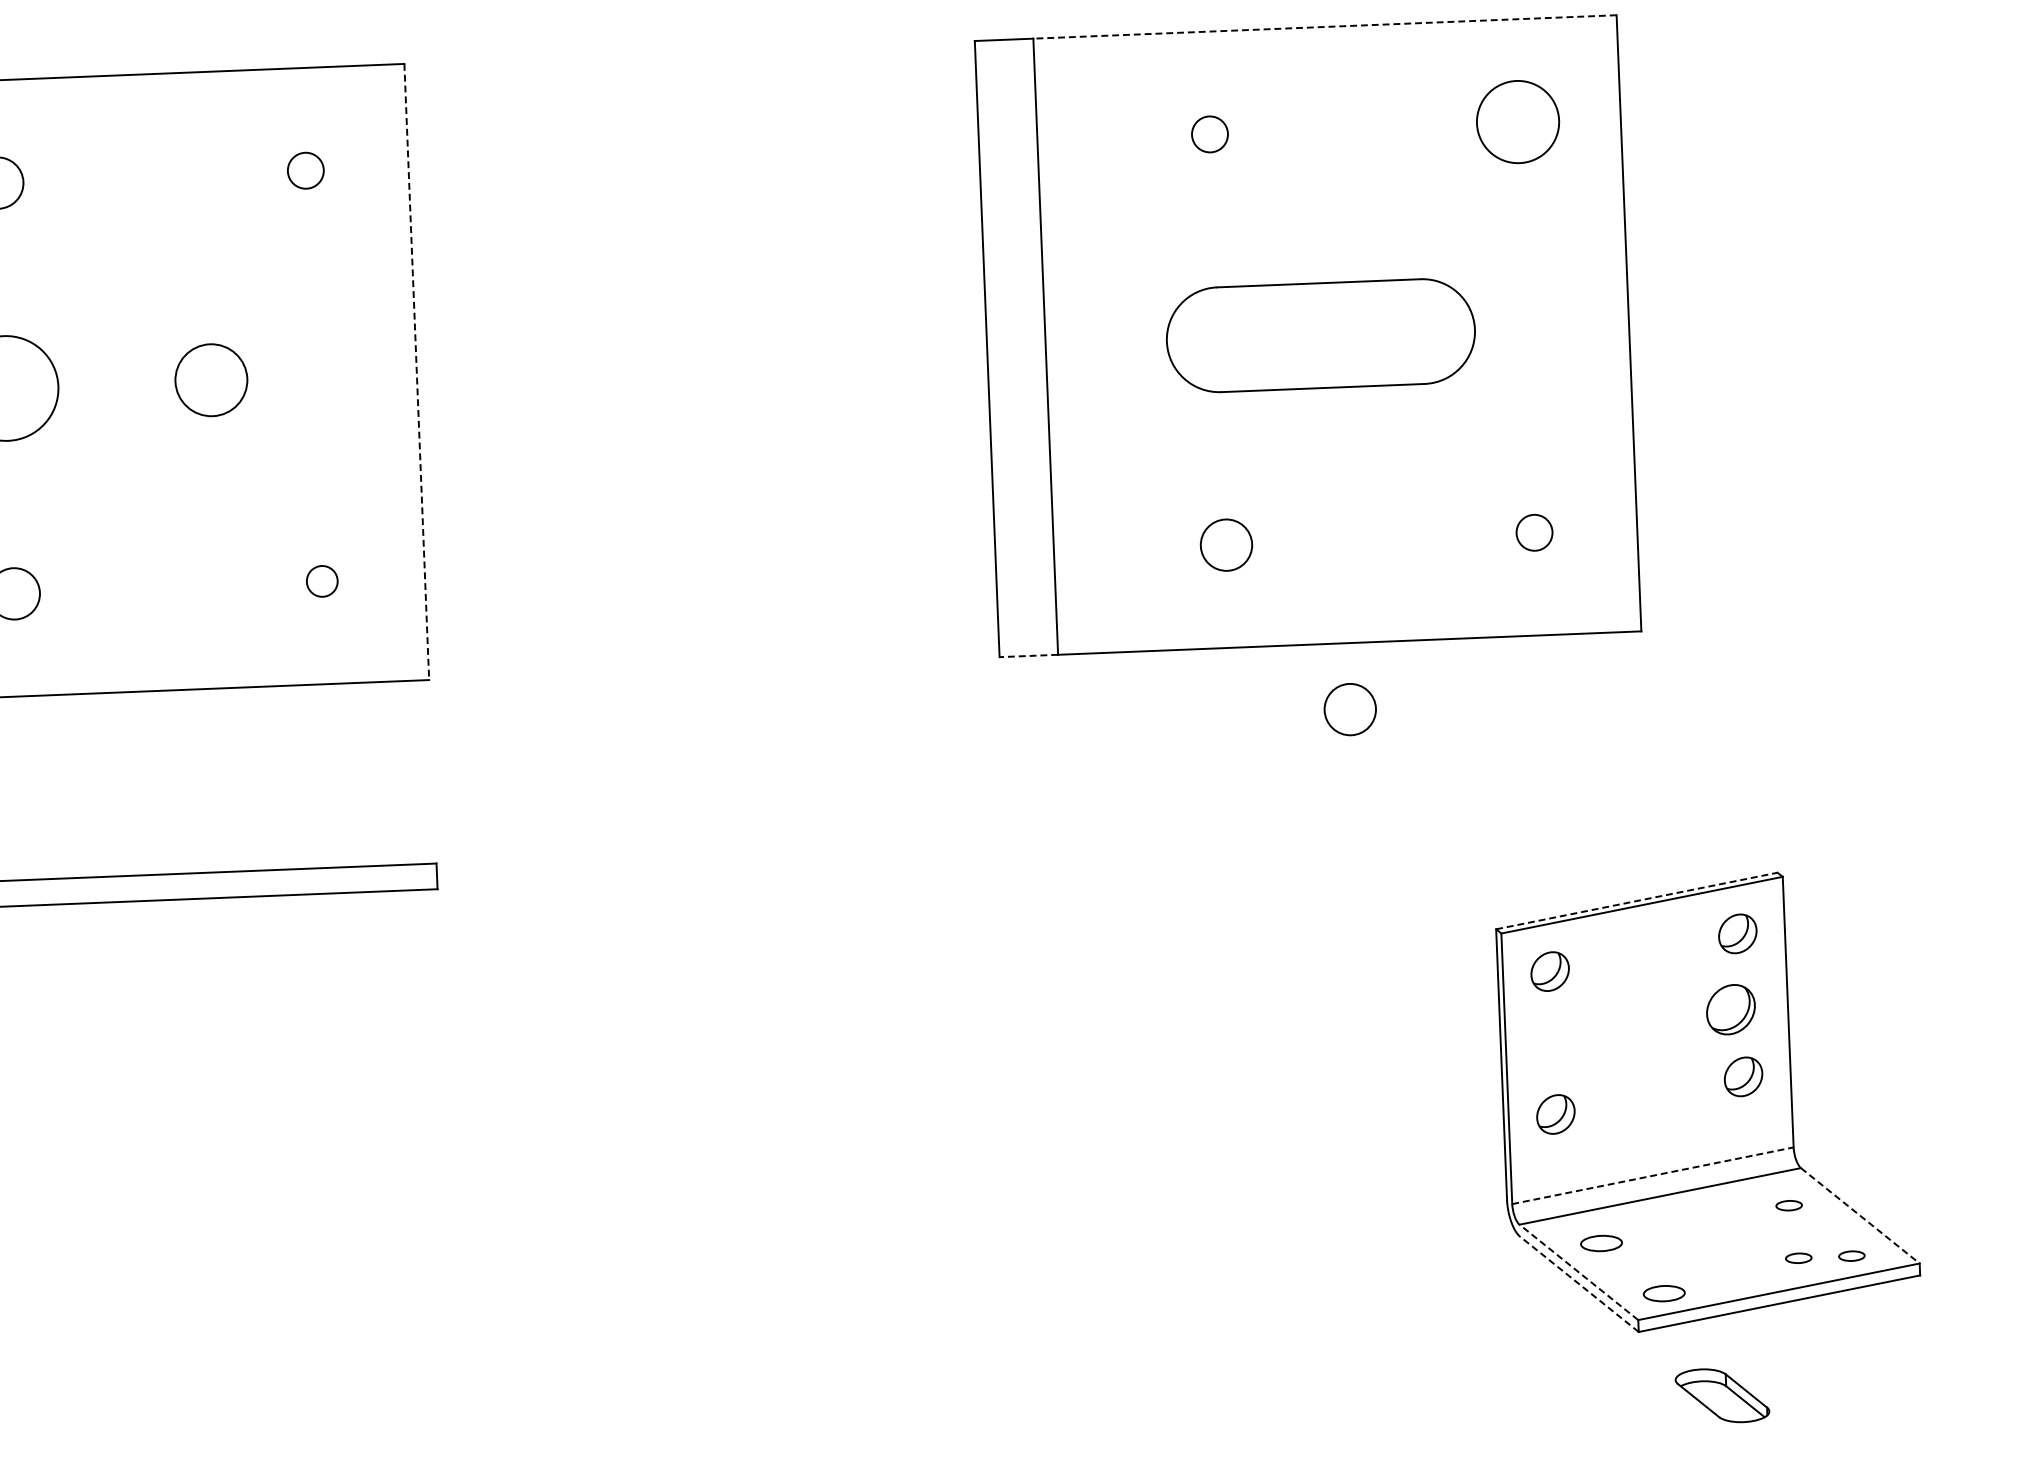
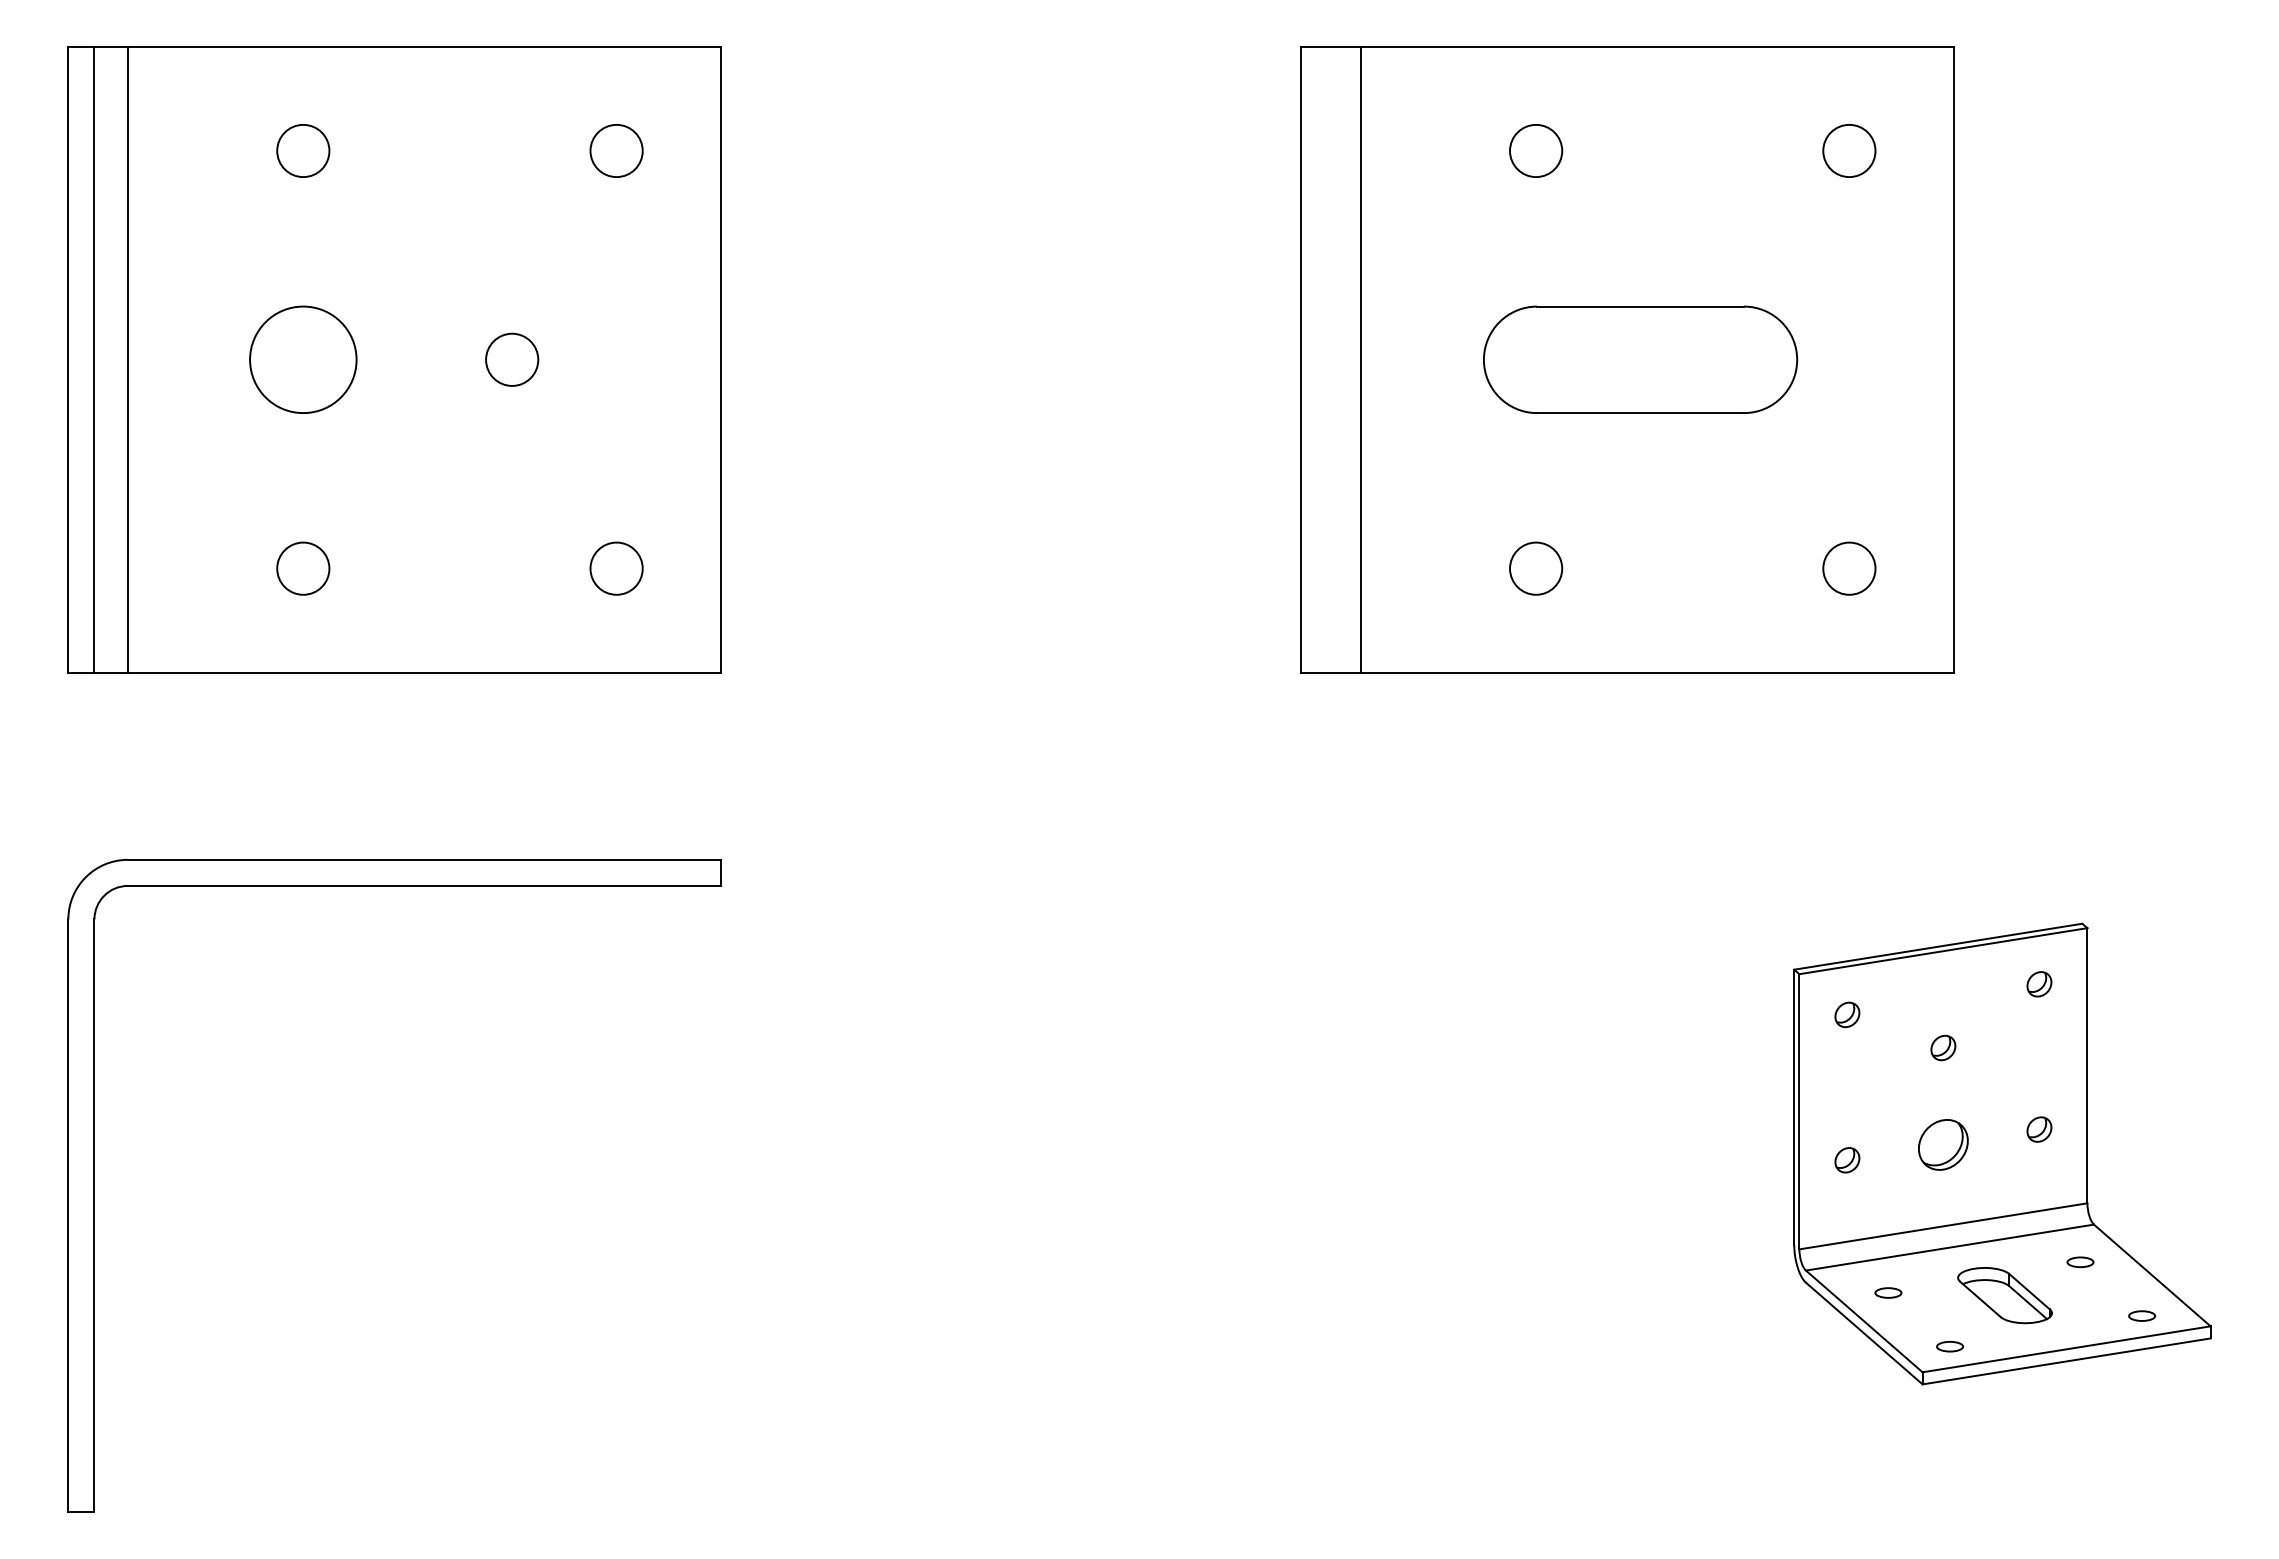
line: (1325, 26) -> (1657, 46), dashed -> solid
circle: (1518, 121) -> (1849, 150), size x0.62
circle: (1210, 133) -> (1536, 150), size x1.43
circle: (305, 170) -> (616, 150), size x1.43
line: (417, 372) -> (721, 360), dashed -> solid
circle: (211, 379) -> (512, 359), size x0.71
circle: (1534, 532) -> (1849, 568), size x1.43
circle: (322, 581) -> (616, 568), size x1.67
line: (1028, 656) -> (1330, 673), dashed -> solid
circle: (1350, 709) -> (1655, 740), removed
line: (1637, 900) -> (1938, 946), dashed -> solid
part: (1737, 934) -> (2039, 984), size x0.62
part: (1550, 971) -> (1847, 1014), size x0.62
part: (1645, 999) -> (1943, 1047), added
part: (1731, 1009) -> (1943, 1144), moved
part: (1743, 1076) -> (2039, 1129), size x0.62
part: (1556, 1114) -> (1847, 1160), size x0.62
line: (1653, 1175) -> (1943, 1226), dashed -> solid
line: (1860, 1215) -> (2152, 1275), dashed -> solid
part: (1601, 1242) -> (1888, 1292), size x0.62
part: (1798, 1257) -> (2087, 1315), removed
line: (1578, 1272) -> (1863, 1321), dashed -> solid
line: (1578, 1284) -> (1863, 1333), dashed -> solid
part: (1663, 1293) -> (1949, 1346), size x0.62
part: (1721, 1395) -> (2004, 1295), moved

